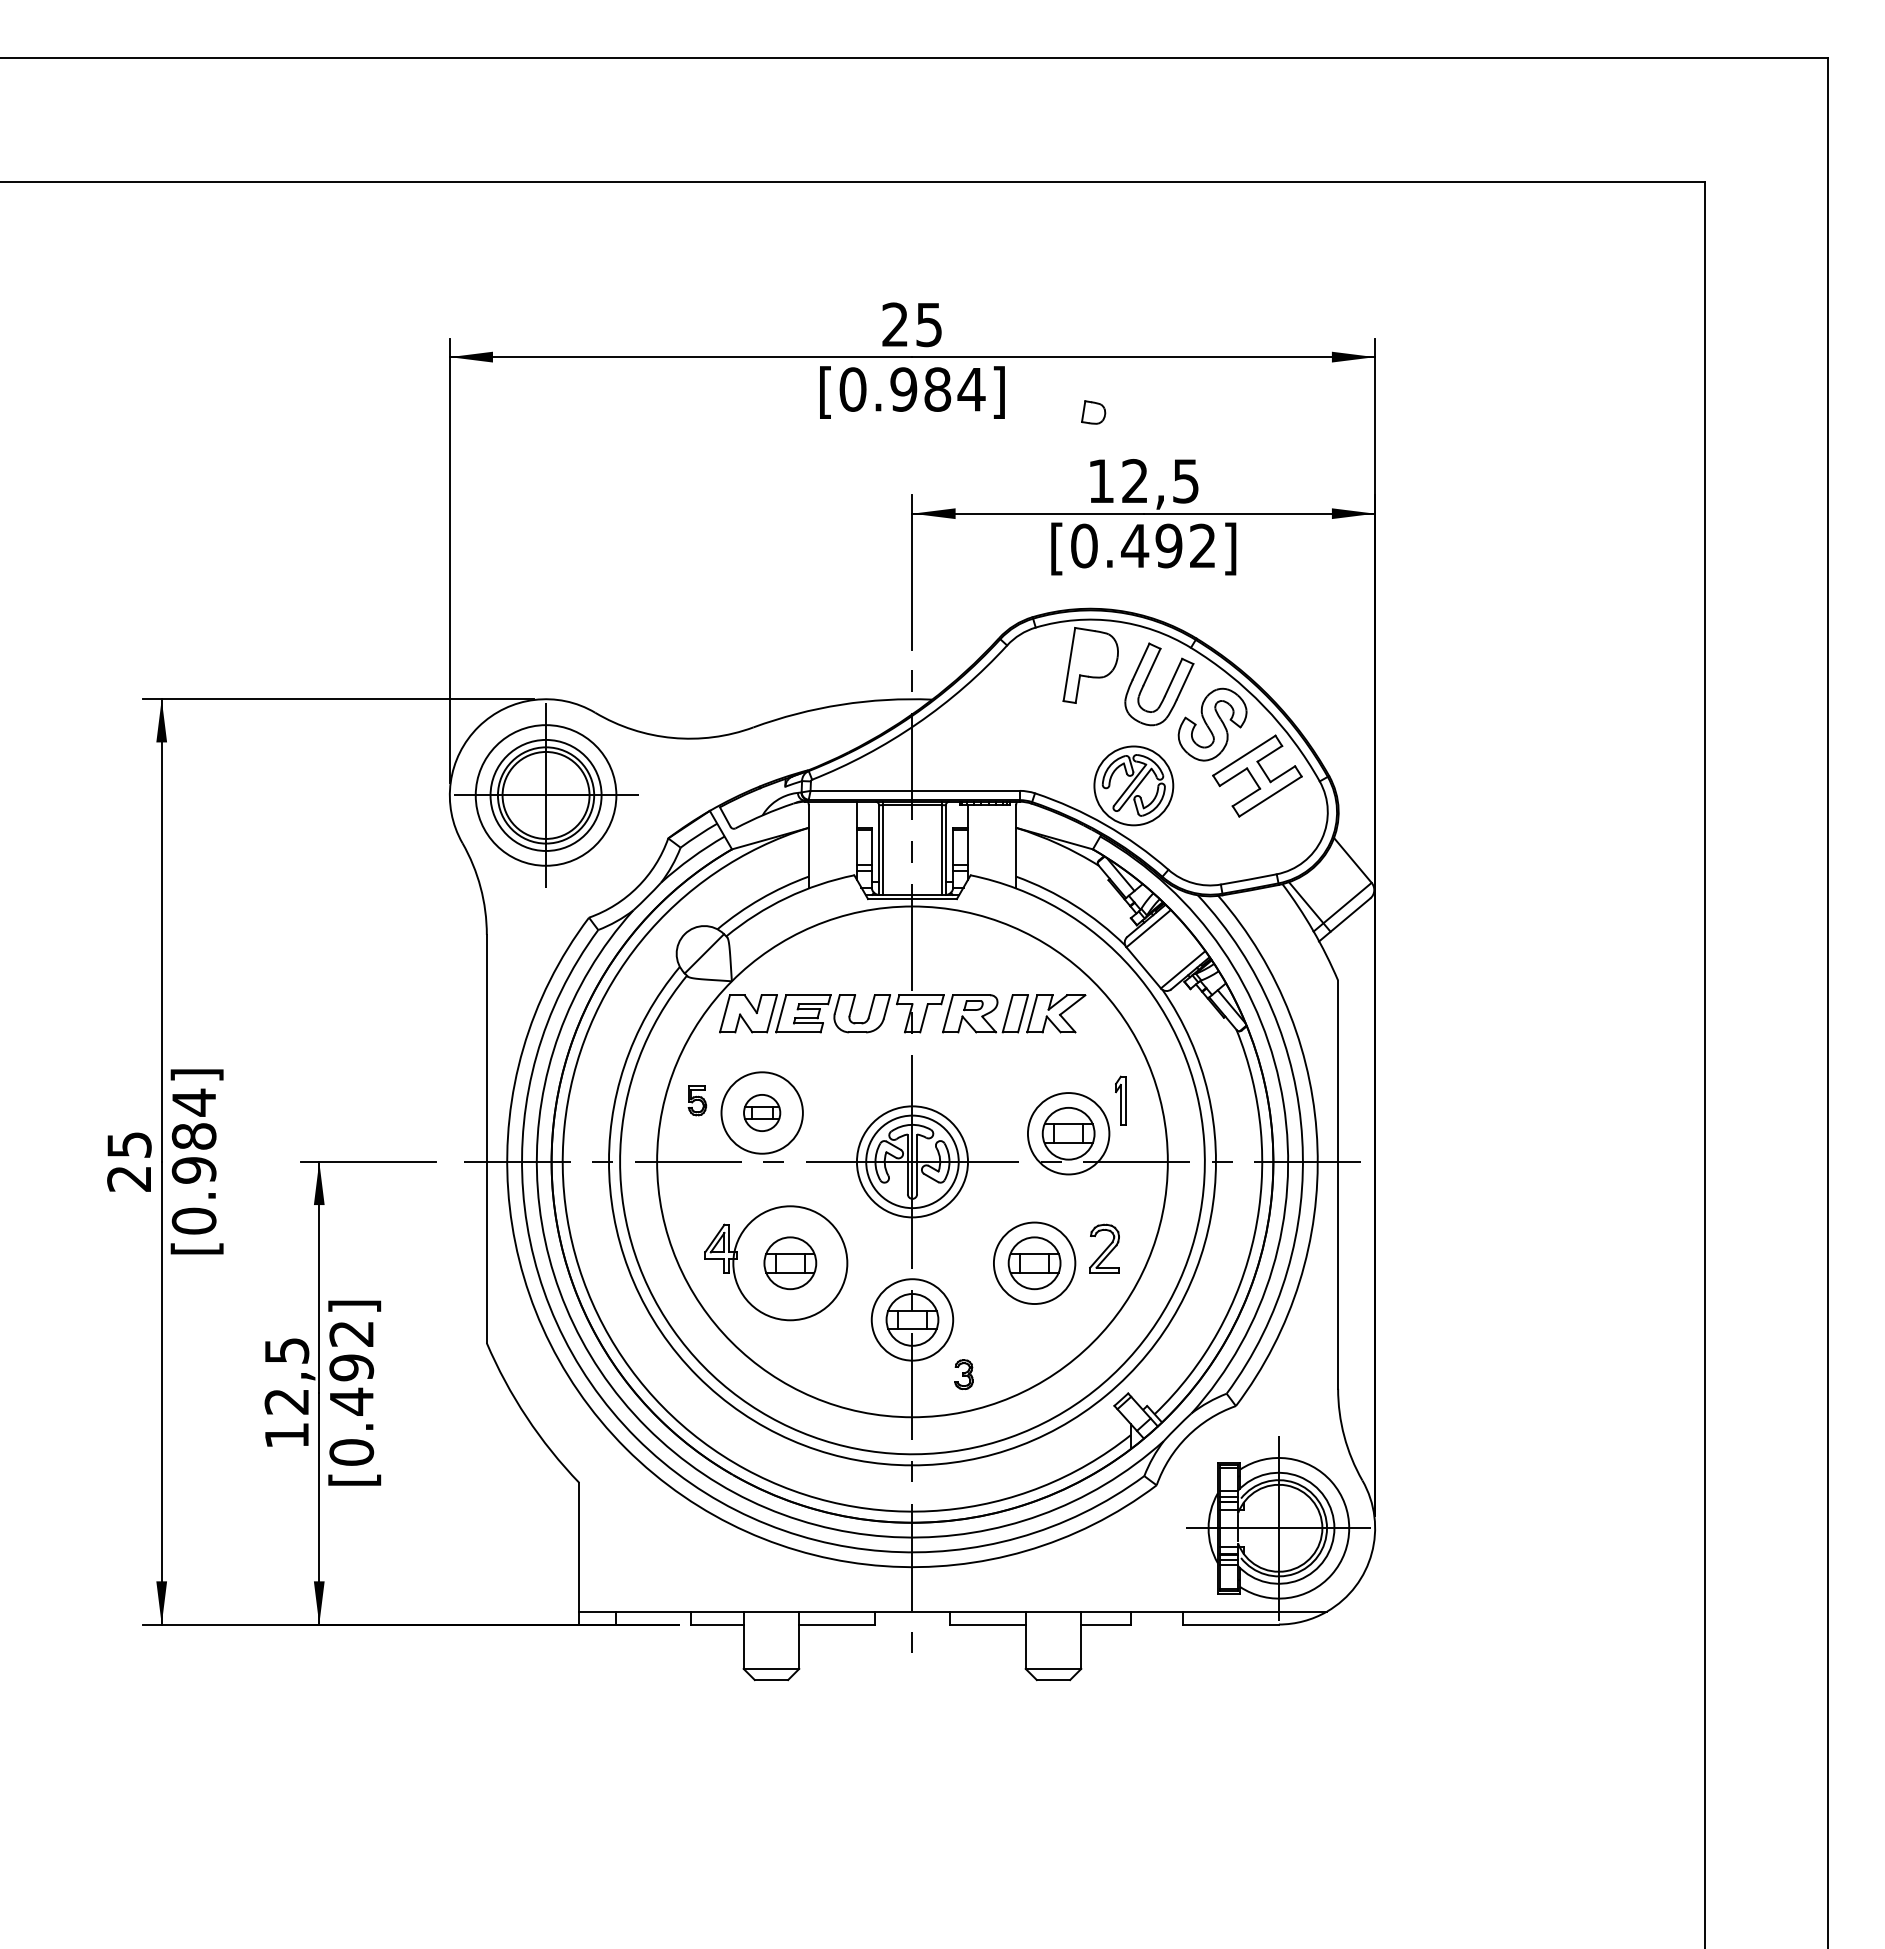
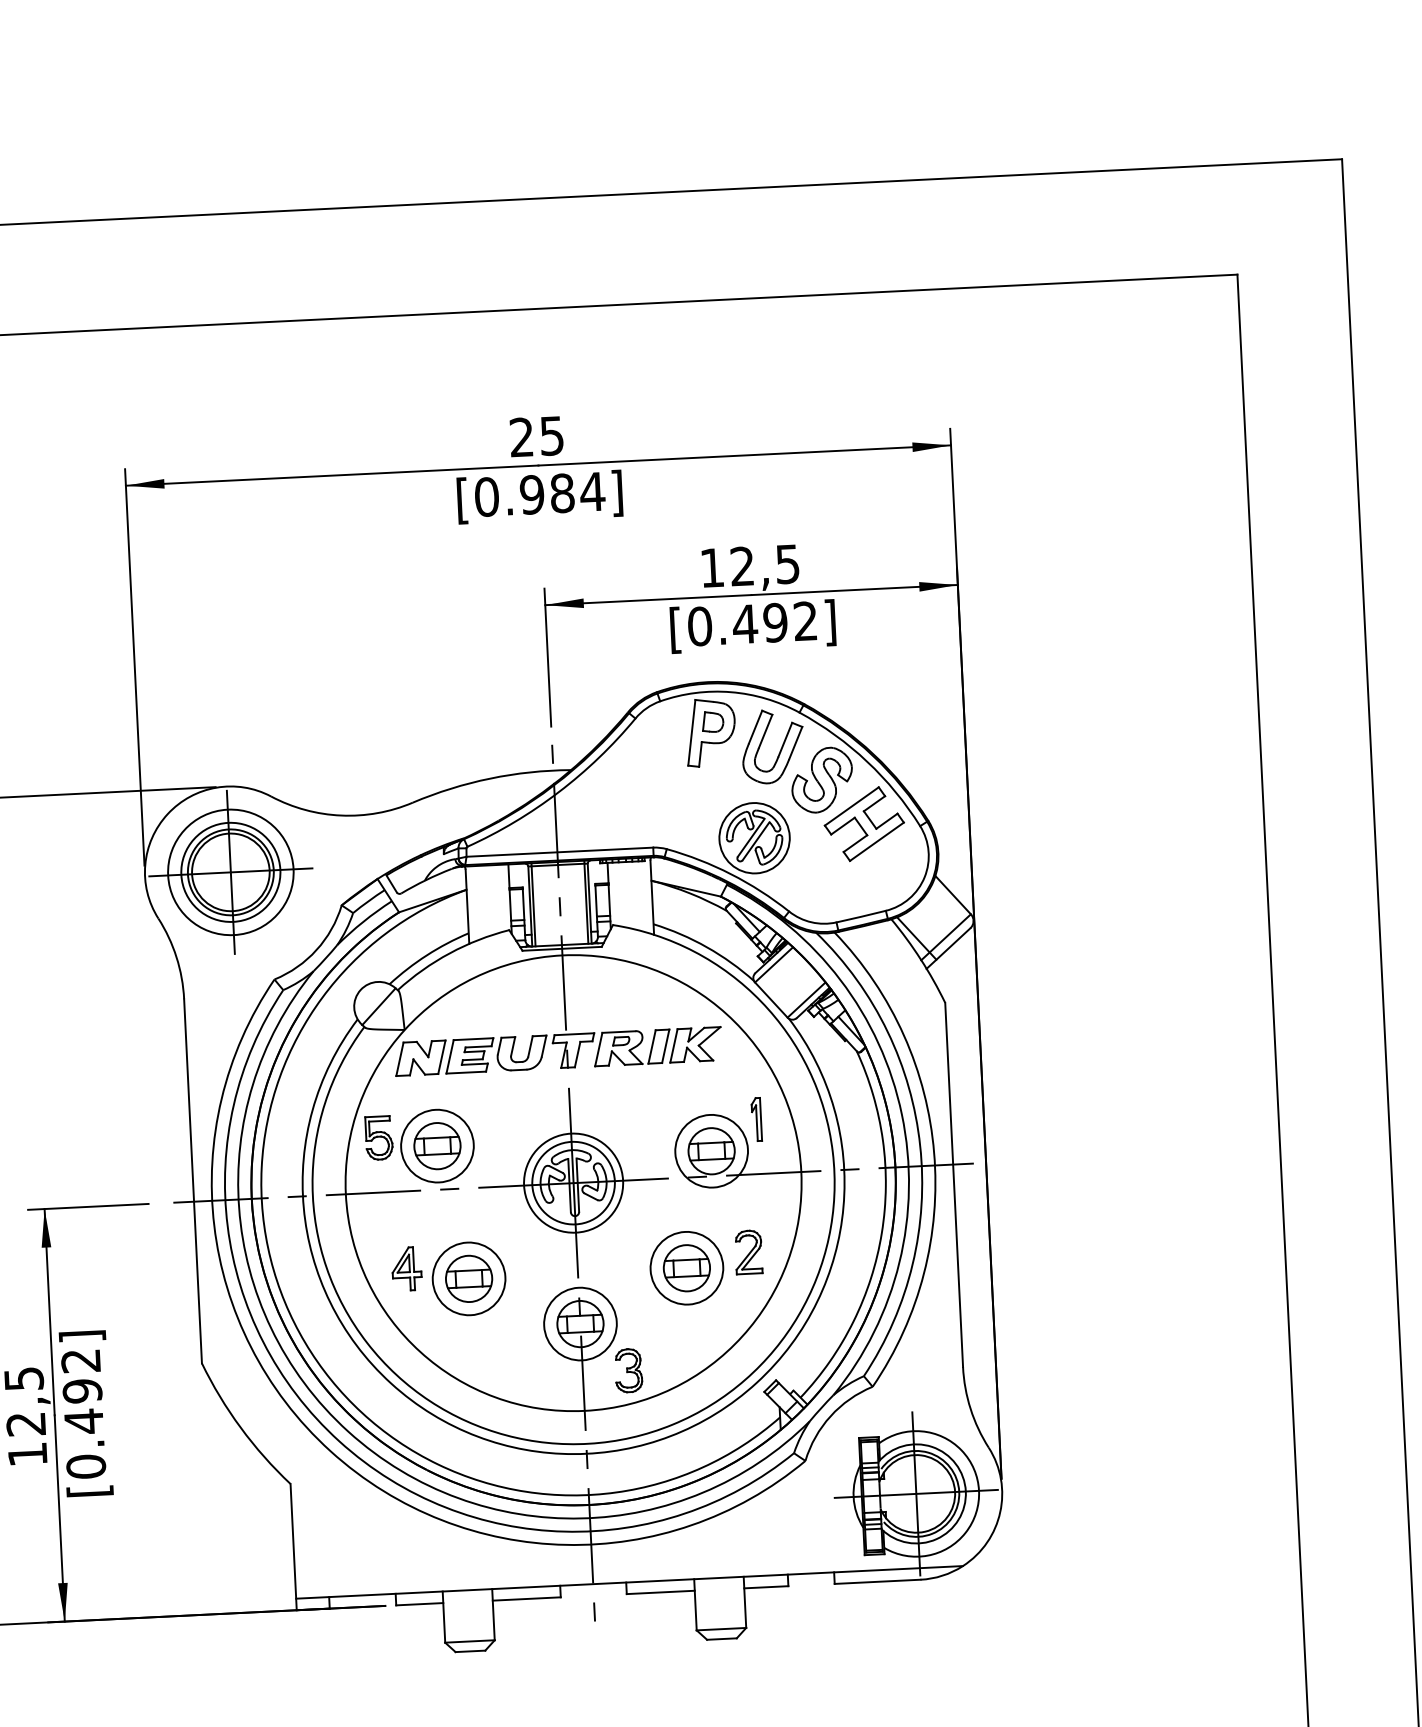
part: (1093, 412) -> (712, 721), moved
part: (697, 1100) -> (379, 1137), size x1.67
part: (761, 1112) -> (436, 1145), size x1.43
circle: (790, 1263) -> (469, 1279), size x0.71
part: (963, 1374) -> (628, 1370), size x1.67

